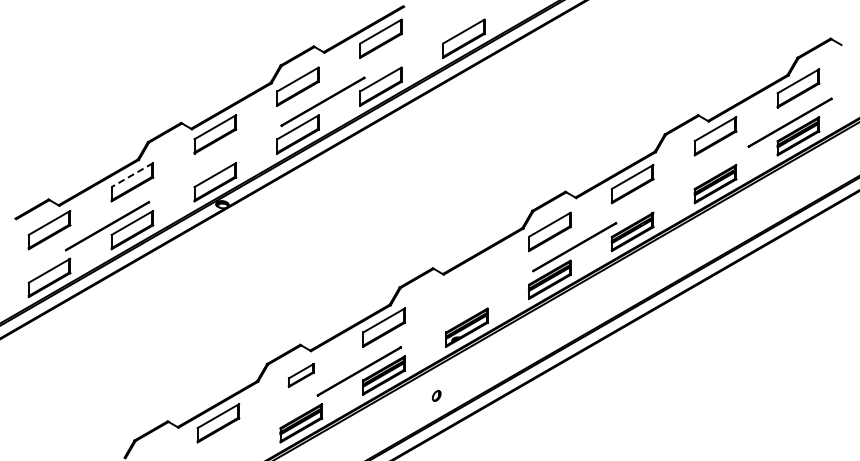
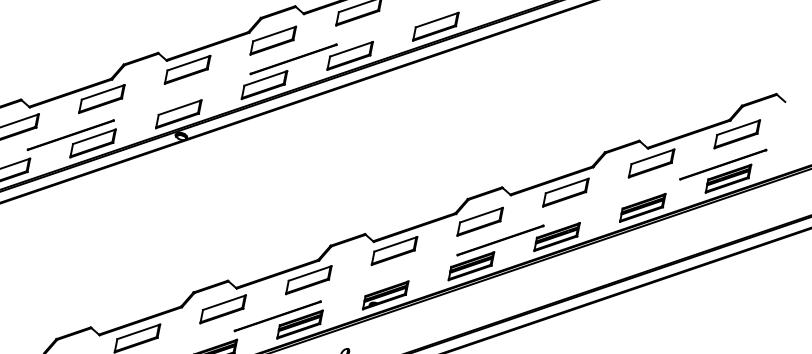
line: (132, 175) -> (103, 92), dashed -> solid
part: (466, 279) -> (394, 250), added
part: (301, 375) -> (223, 309), size x1.67

